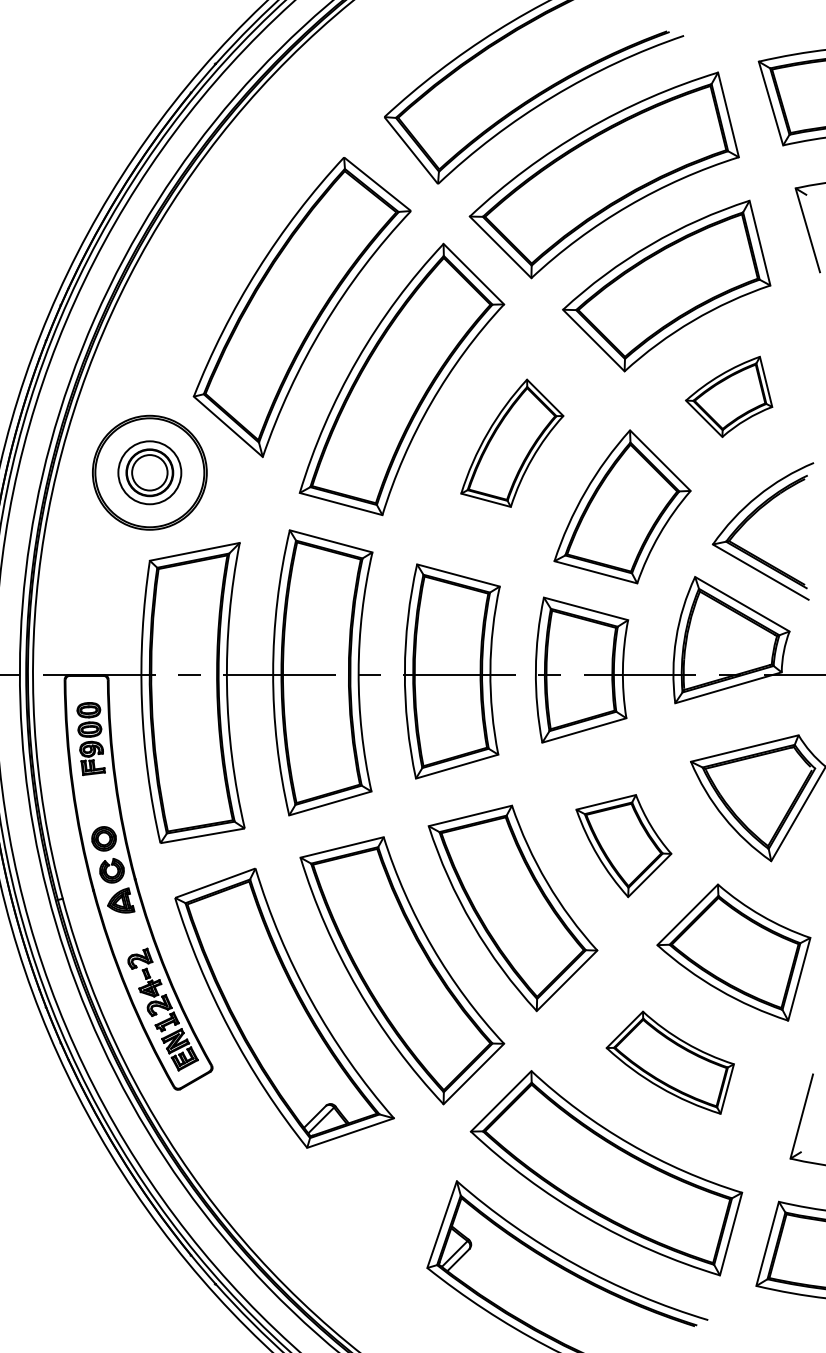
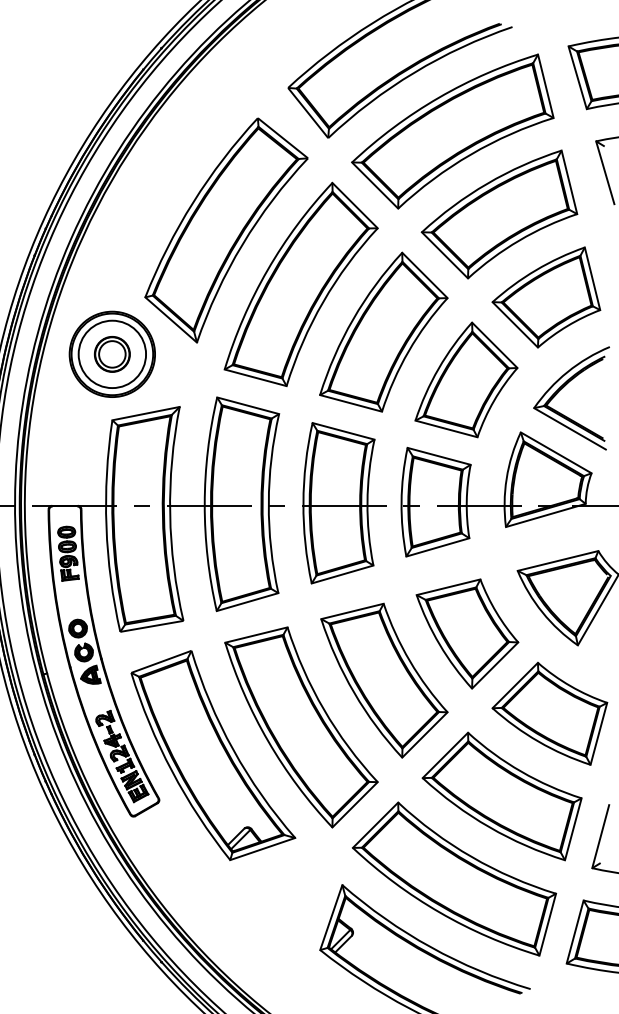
part: (728, 396) -> (545, 297), size x1.67
part: (512, 443) -> (384, 332), size x1.67
circle: (149, 472) -> (112, 354), size x1.43
part: (623, 845) -> (467, 633), size x1.43
part: (670, 1062) -> (502, 796), size x1.67

